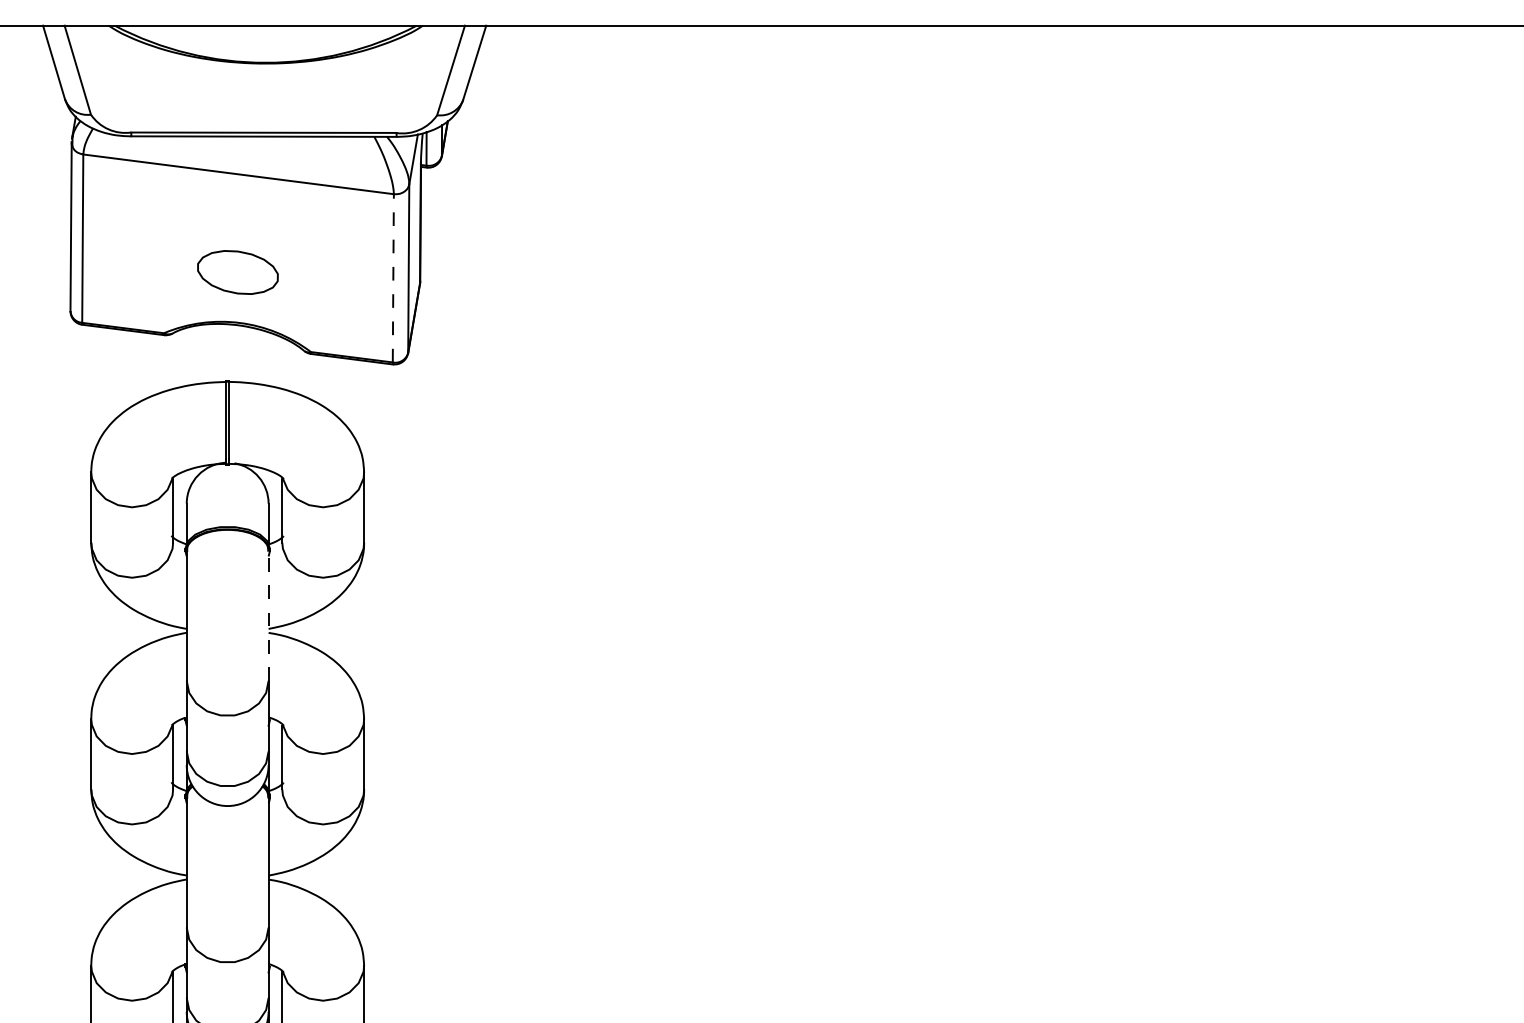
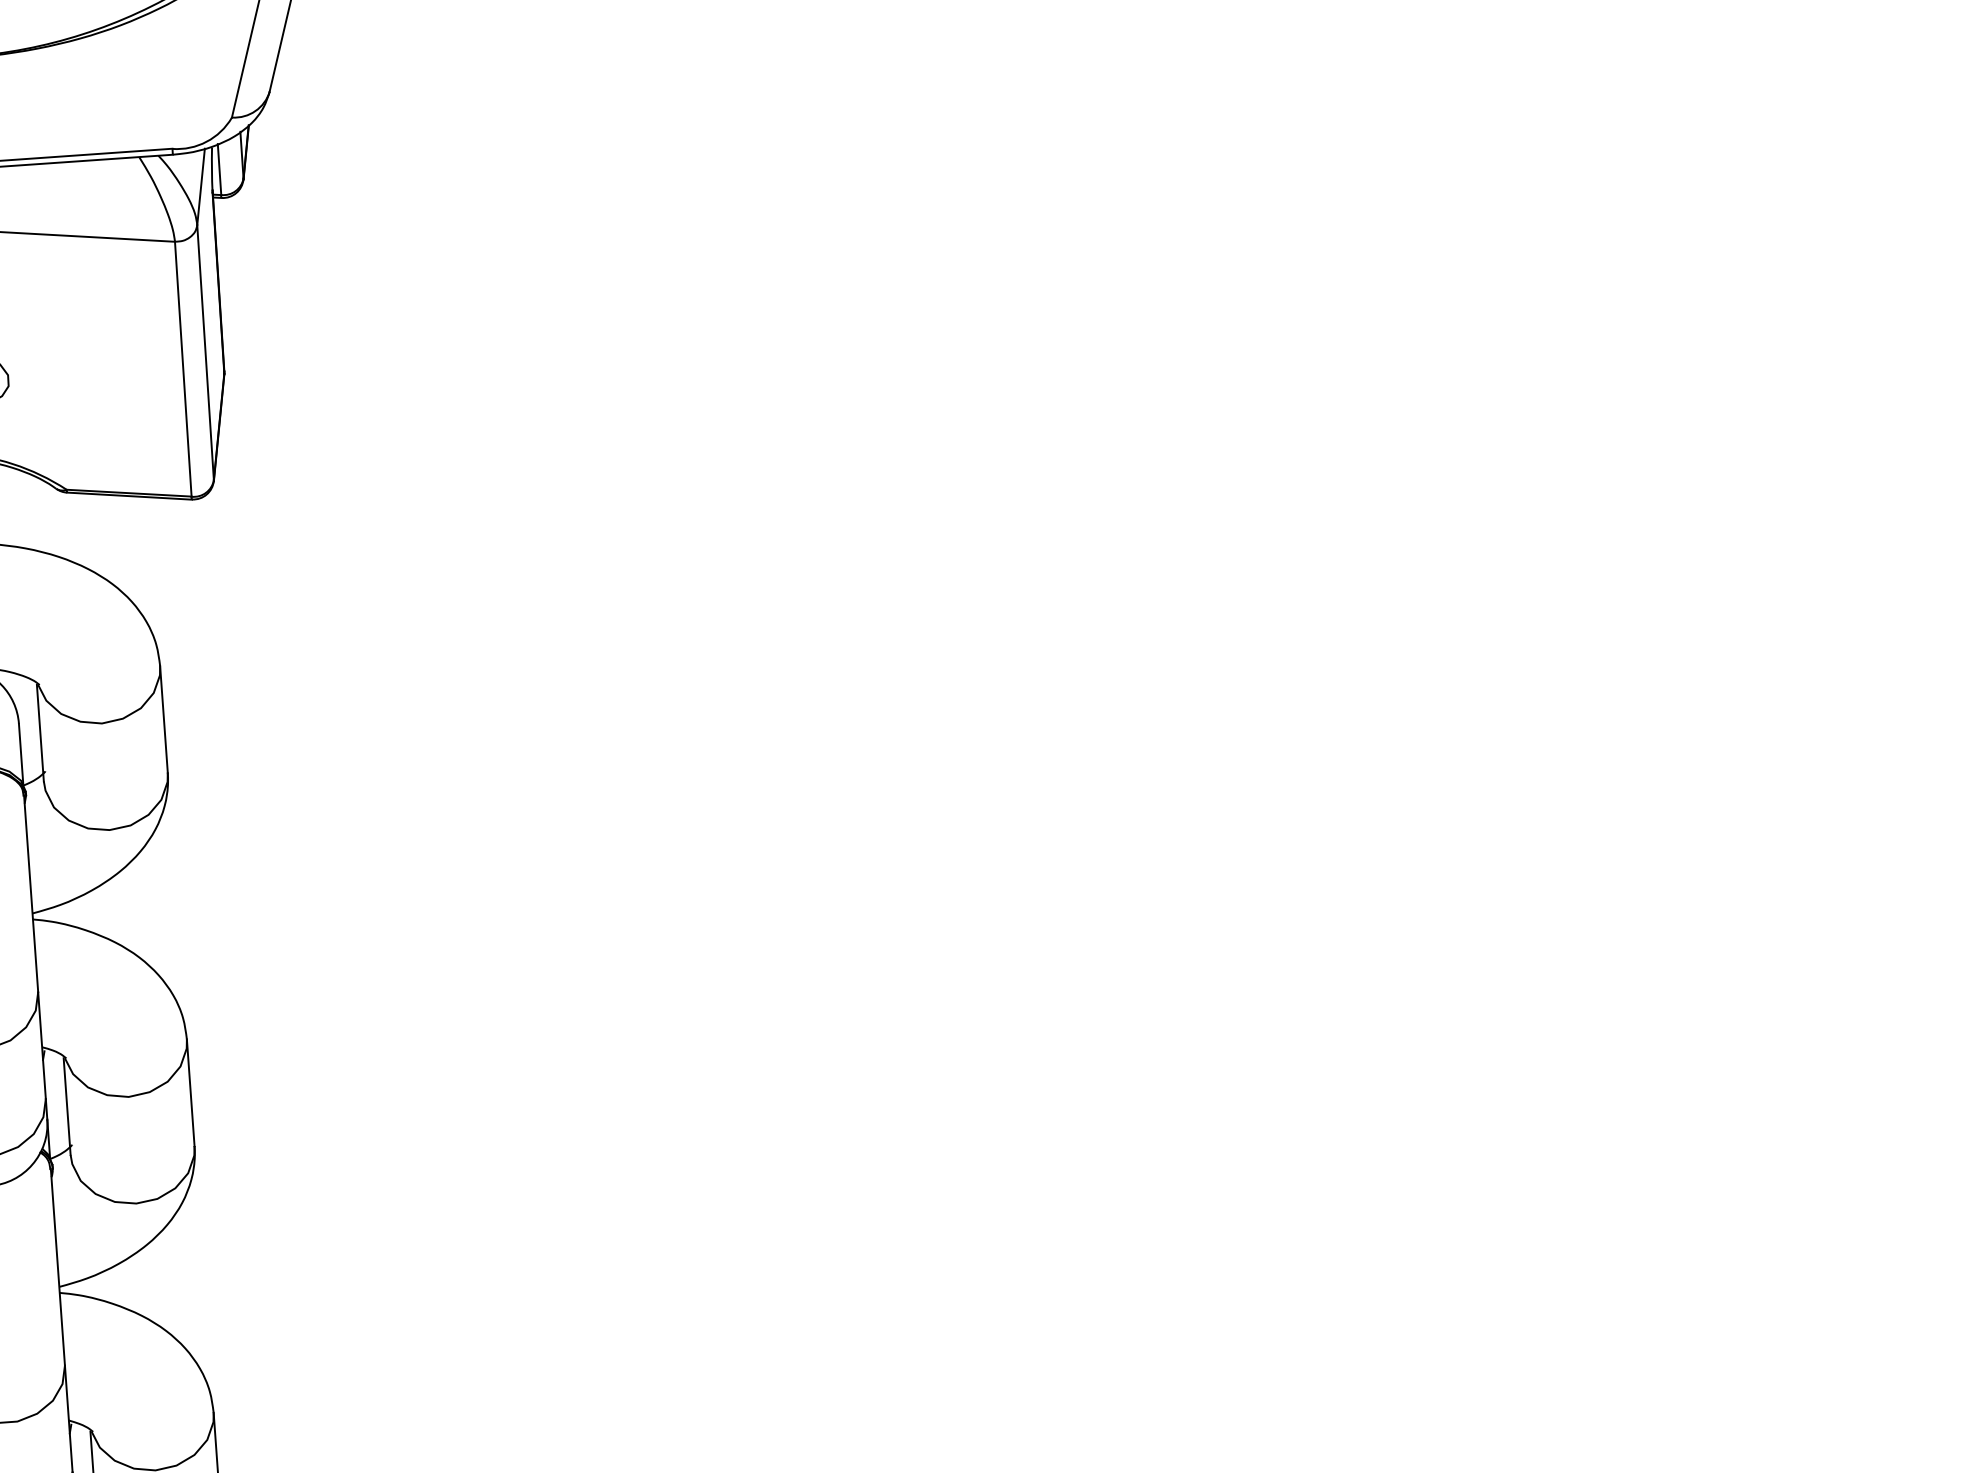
line: (393, 277) -> (183, 367), dashed -> solid
line: (268, 615) -> (30, 893), dashed -> solid

